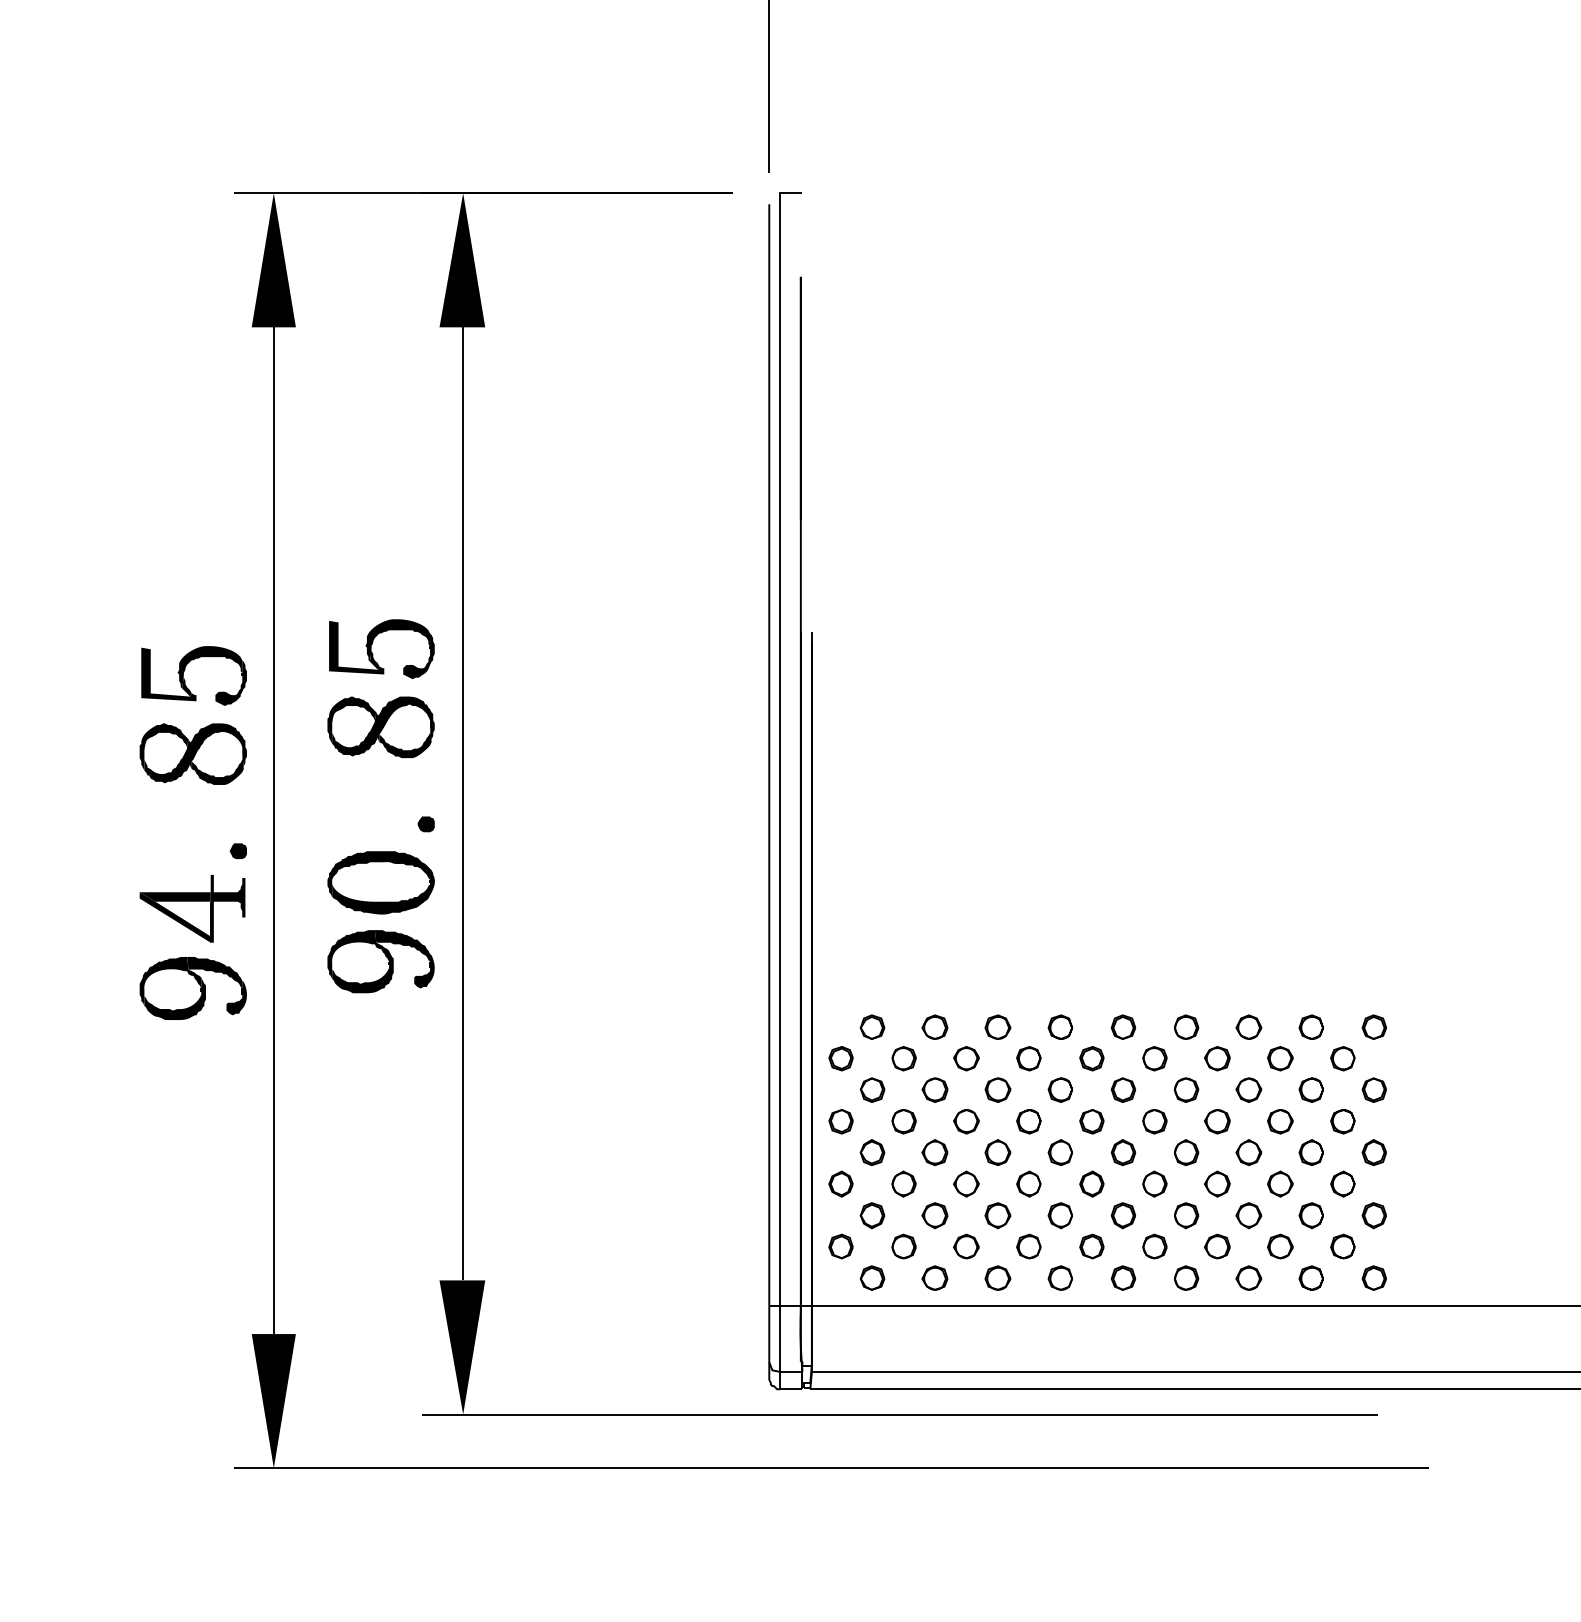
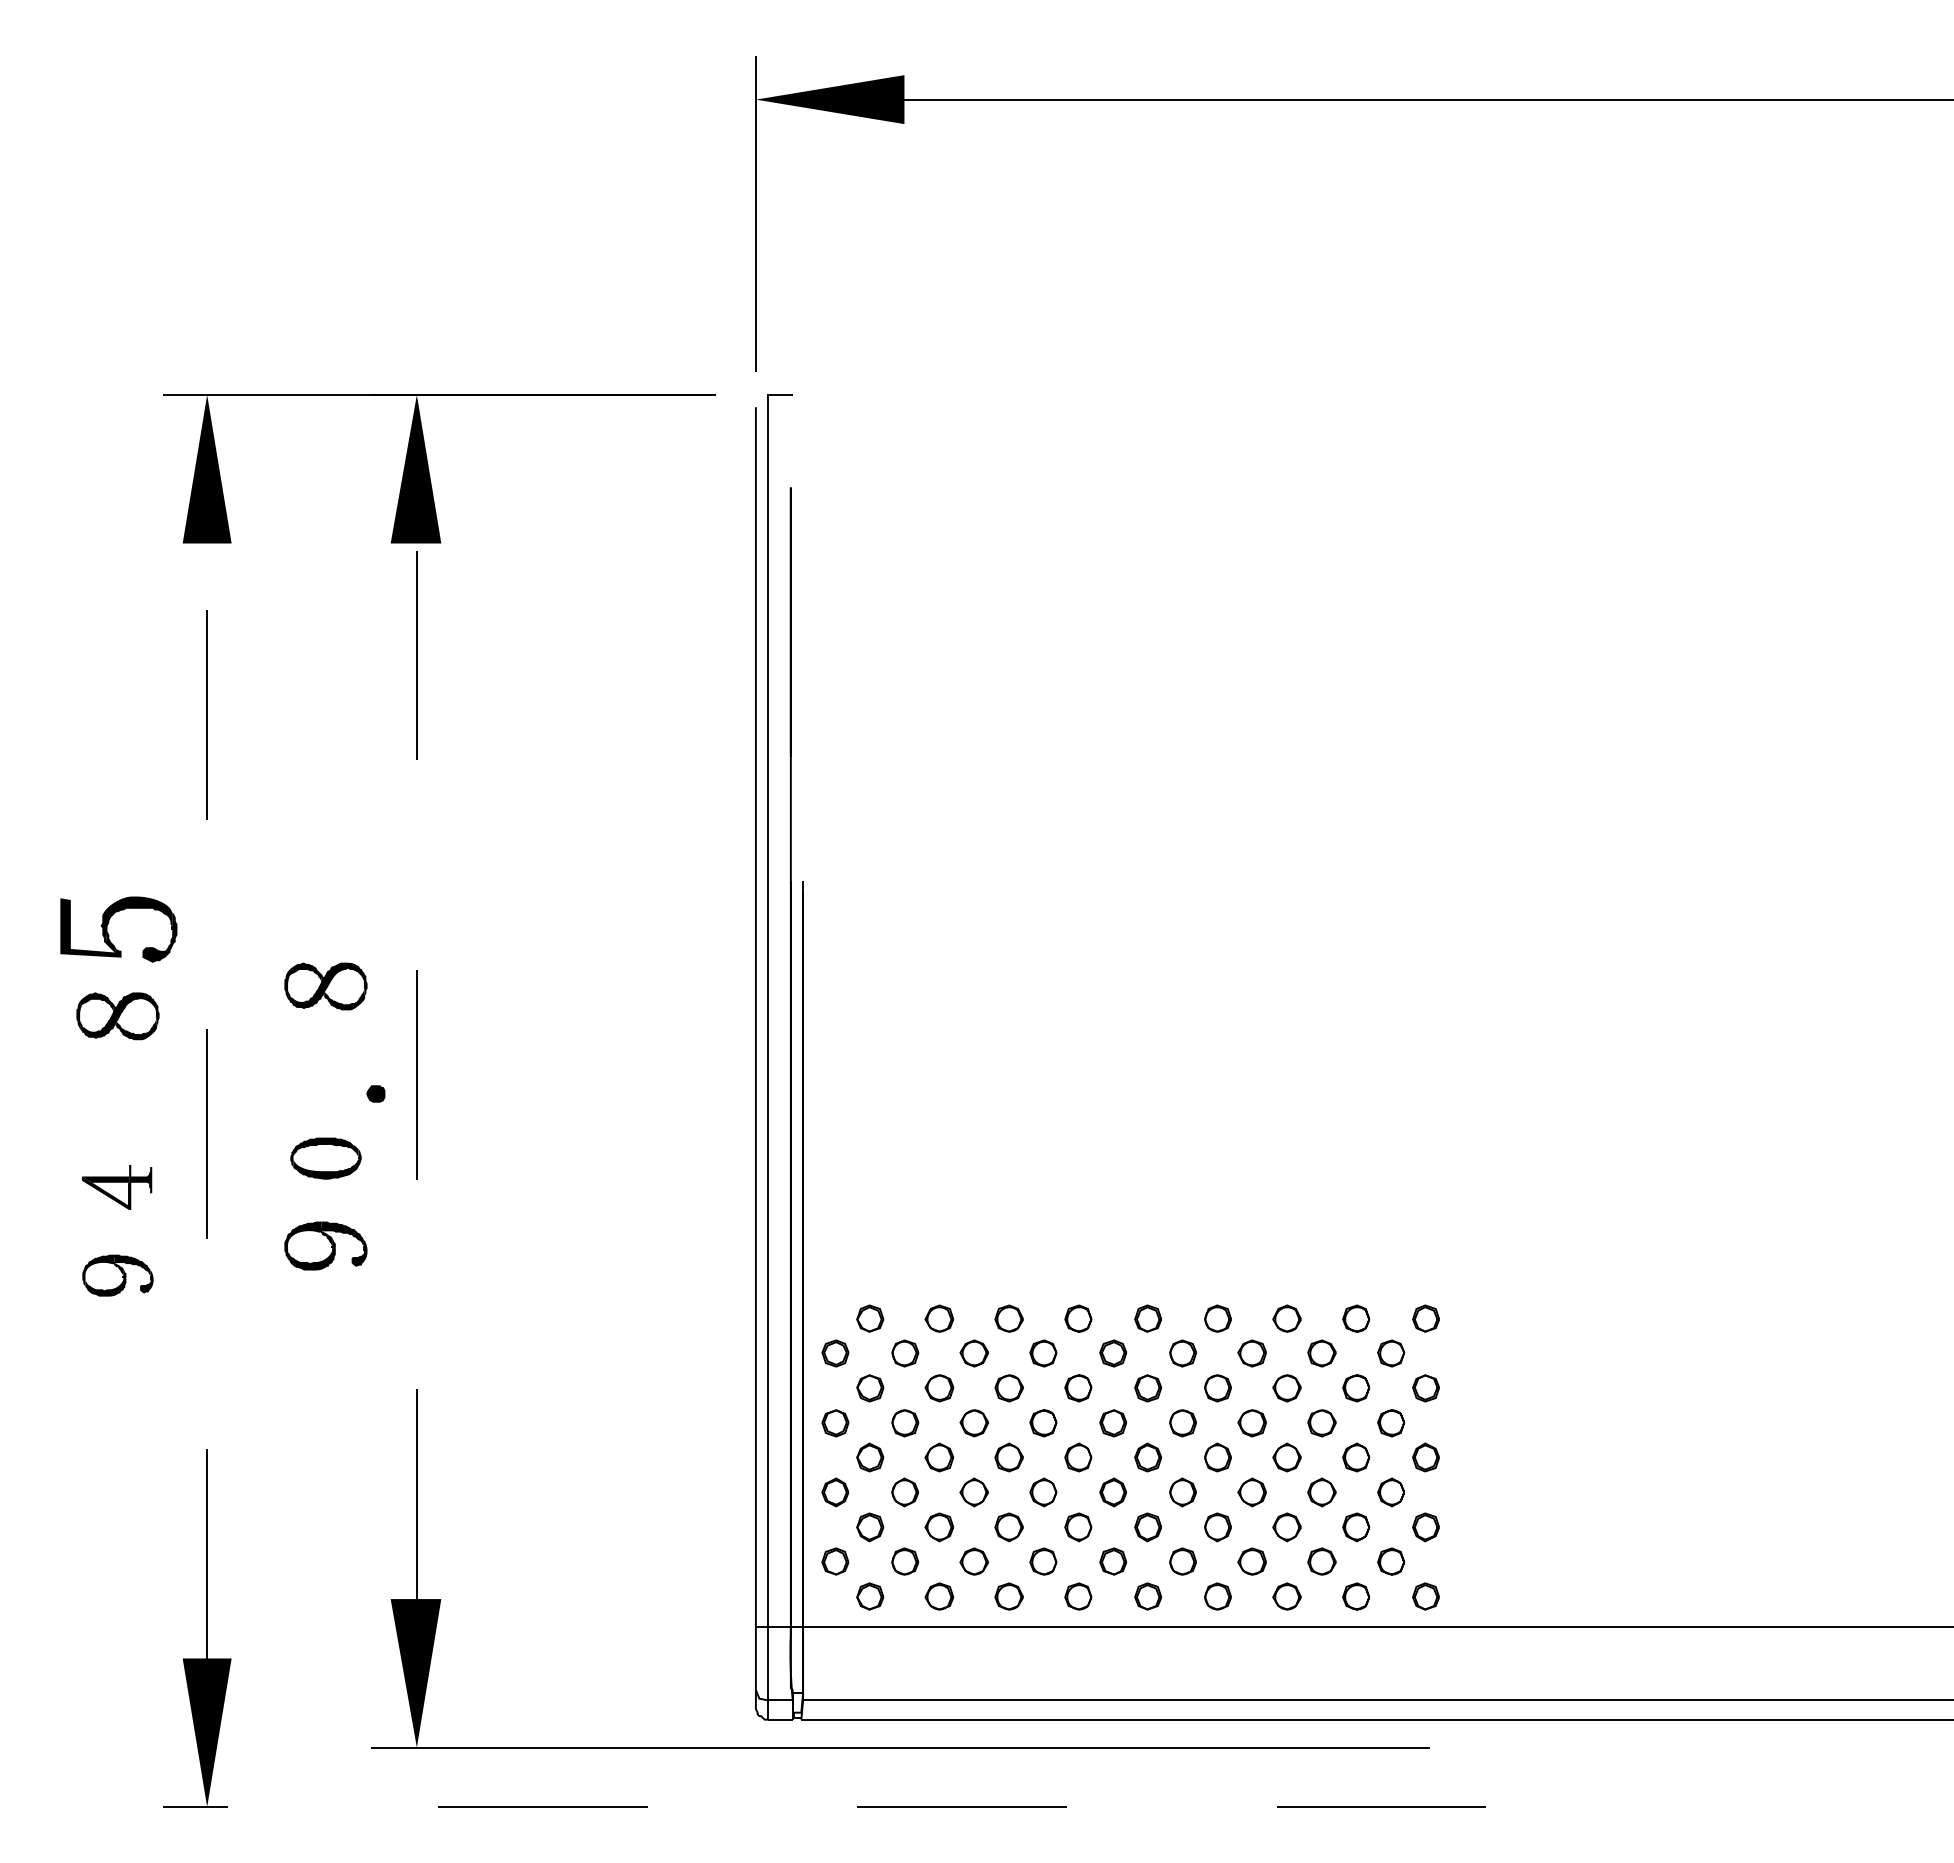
part: (372, 652) -> (316, 903), removed
part: (380, 727) -> (325, 986), size x0.7
part: (192, 754) -> (117, 1016), size x0.7
line: (462, 804) -> (416, 1071), solid -> dashed
line: (274, 830) -> (207, 1100), solid -> dashed
fill: (238, 851) -> (167, 1123), removed
part: (380, 882) -> (325, 1158), size x0.6
part: (191, 908) -> (116, 1187), size x0.6
part: (380, 961) -> (325, 1245), size x0.7
part: (192, 988) -> (117, 1275), size x0.6
line: (831, 1468) -> (824, 1807), solid -> dashed

